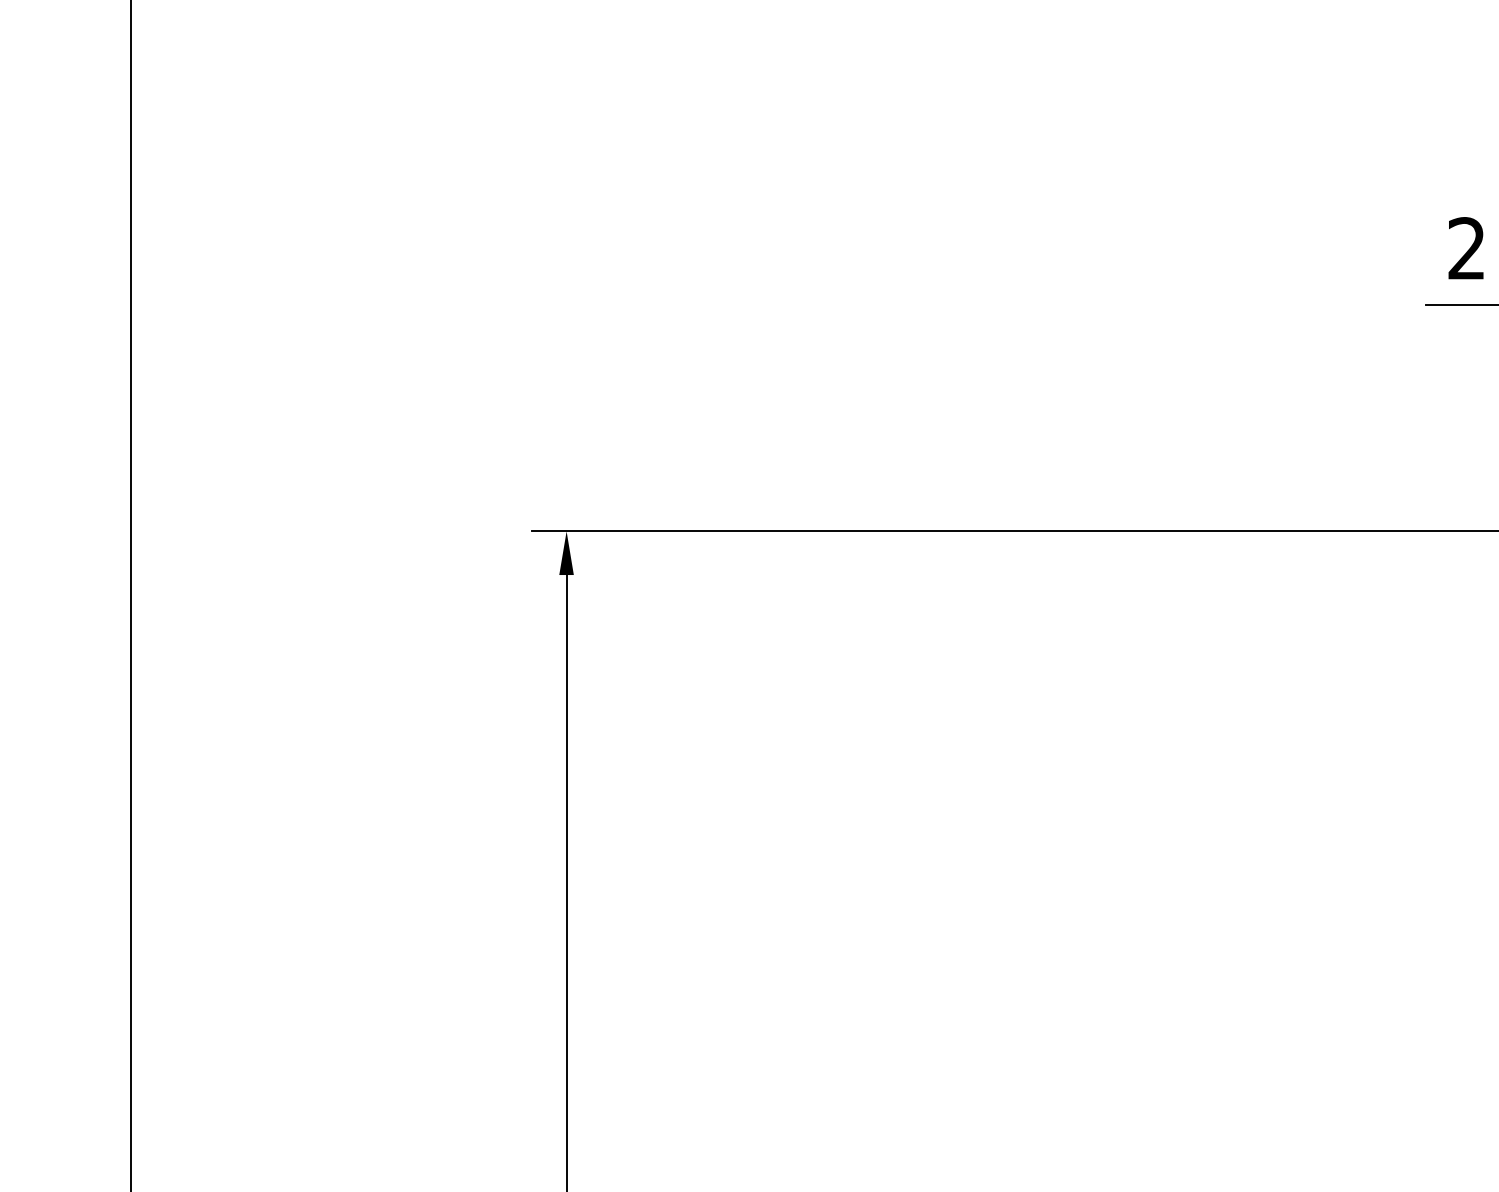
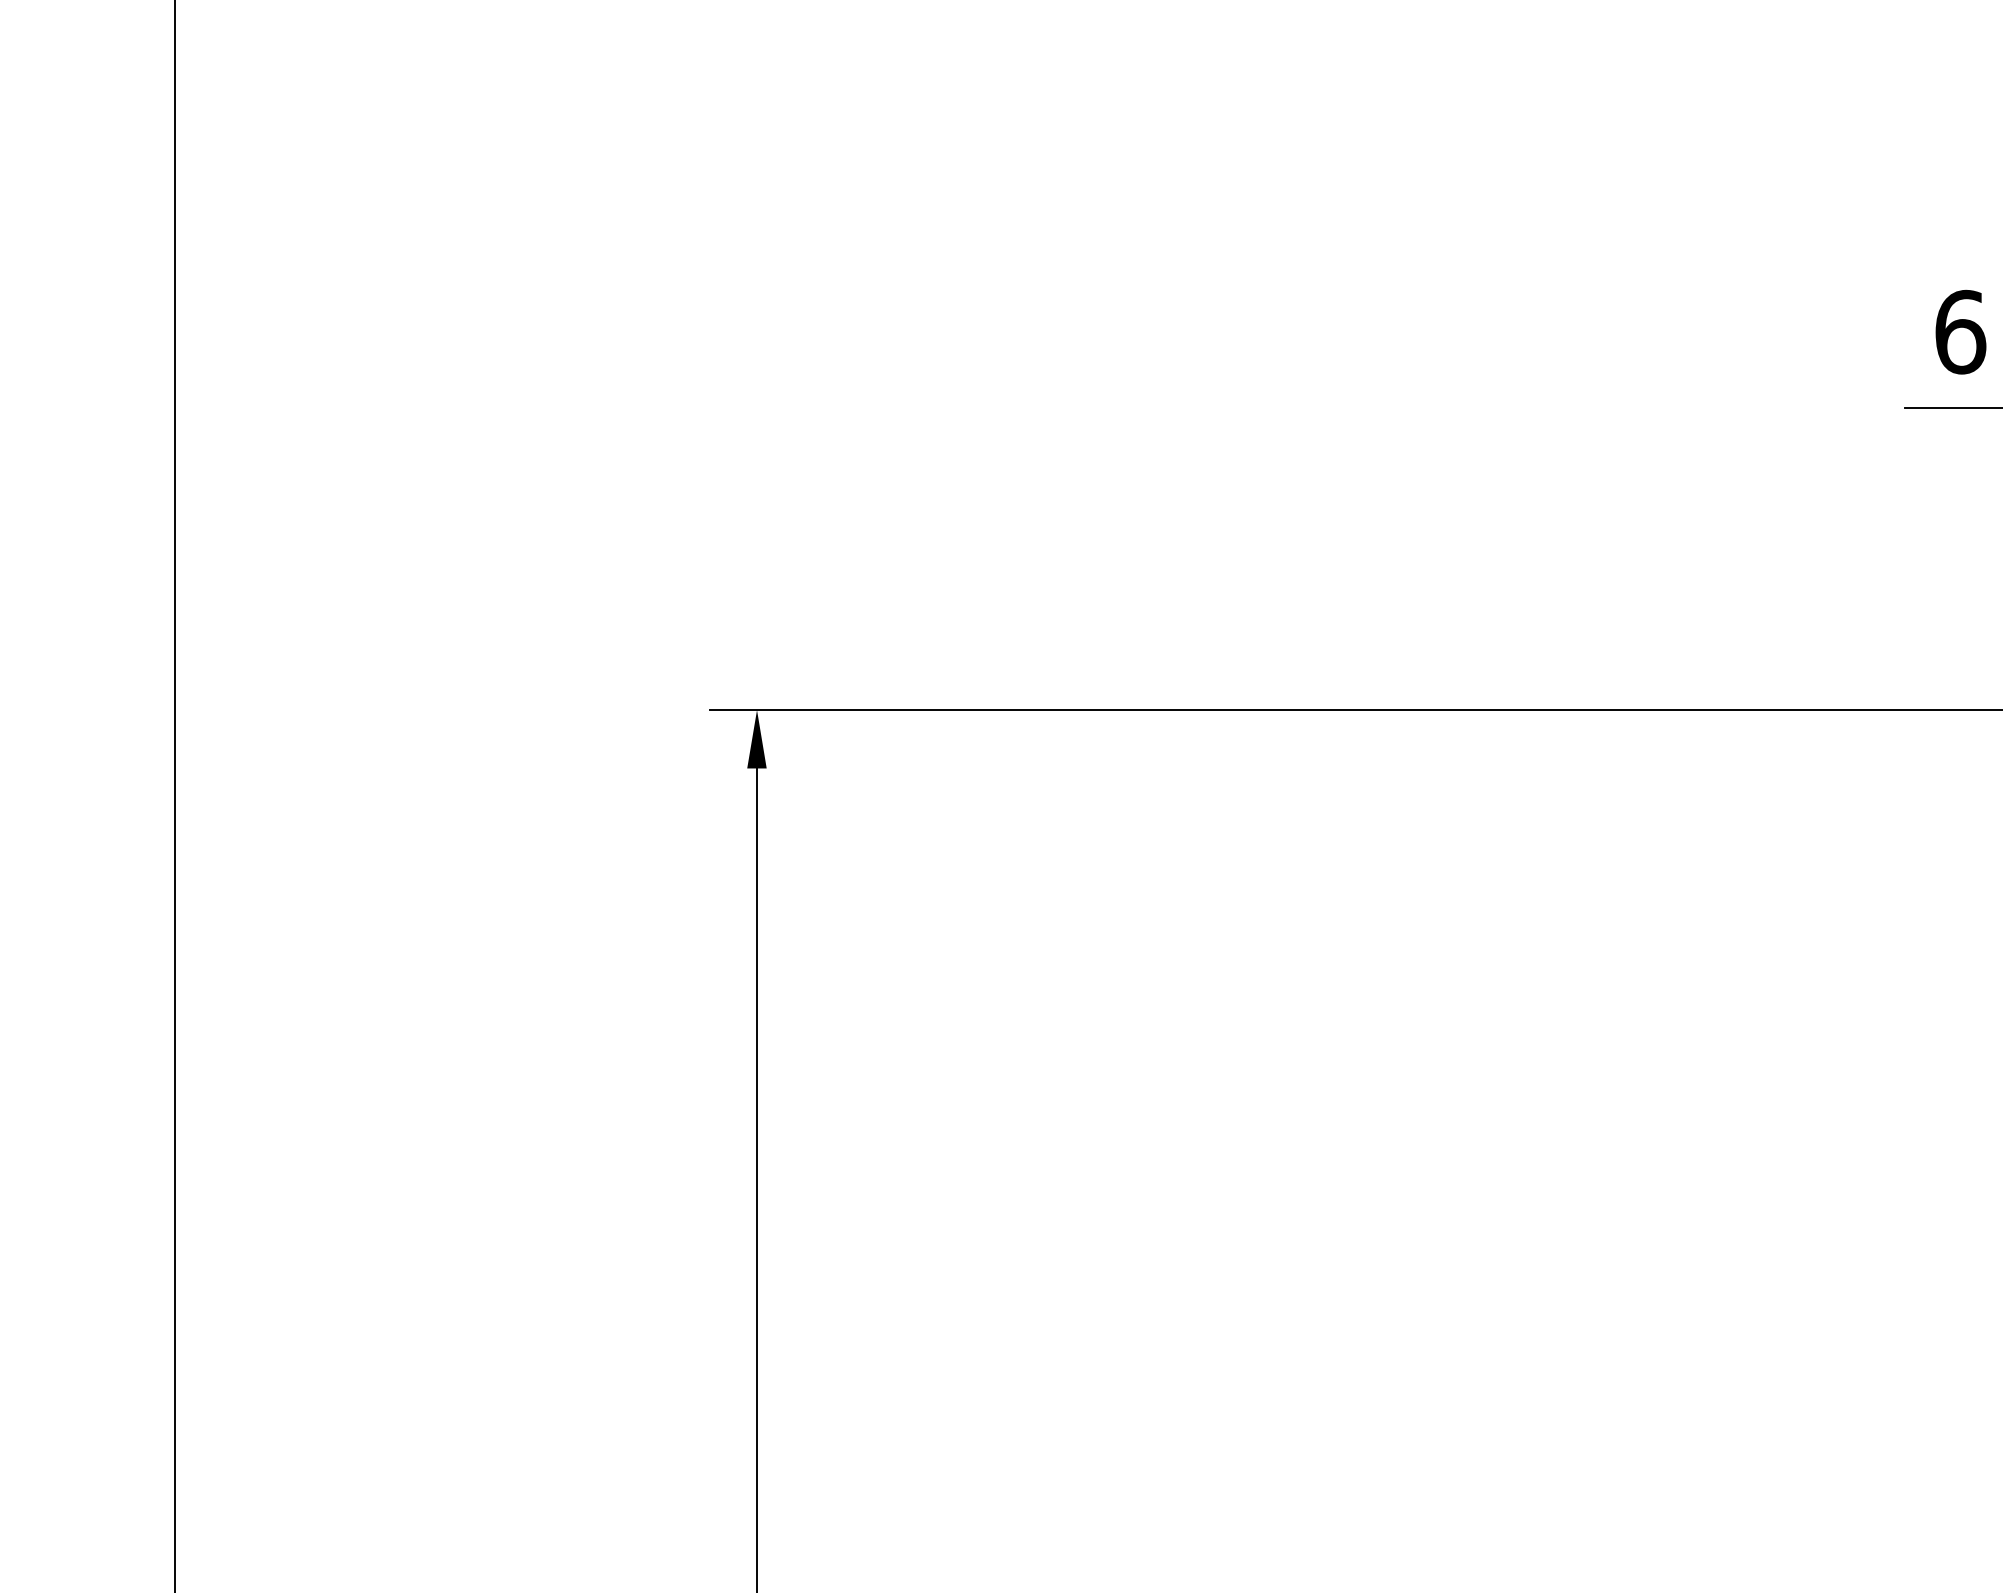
text: (1466, 248) -> (1960, 331), 2 -> 6

